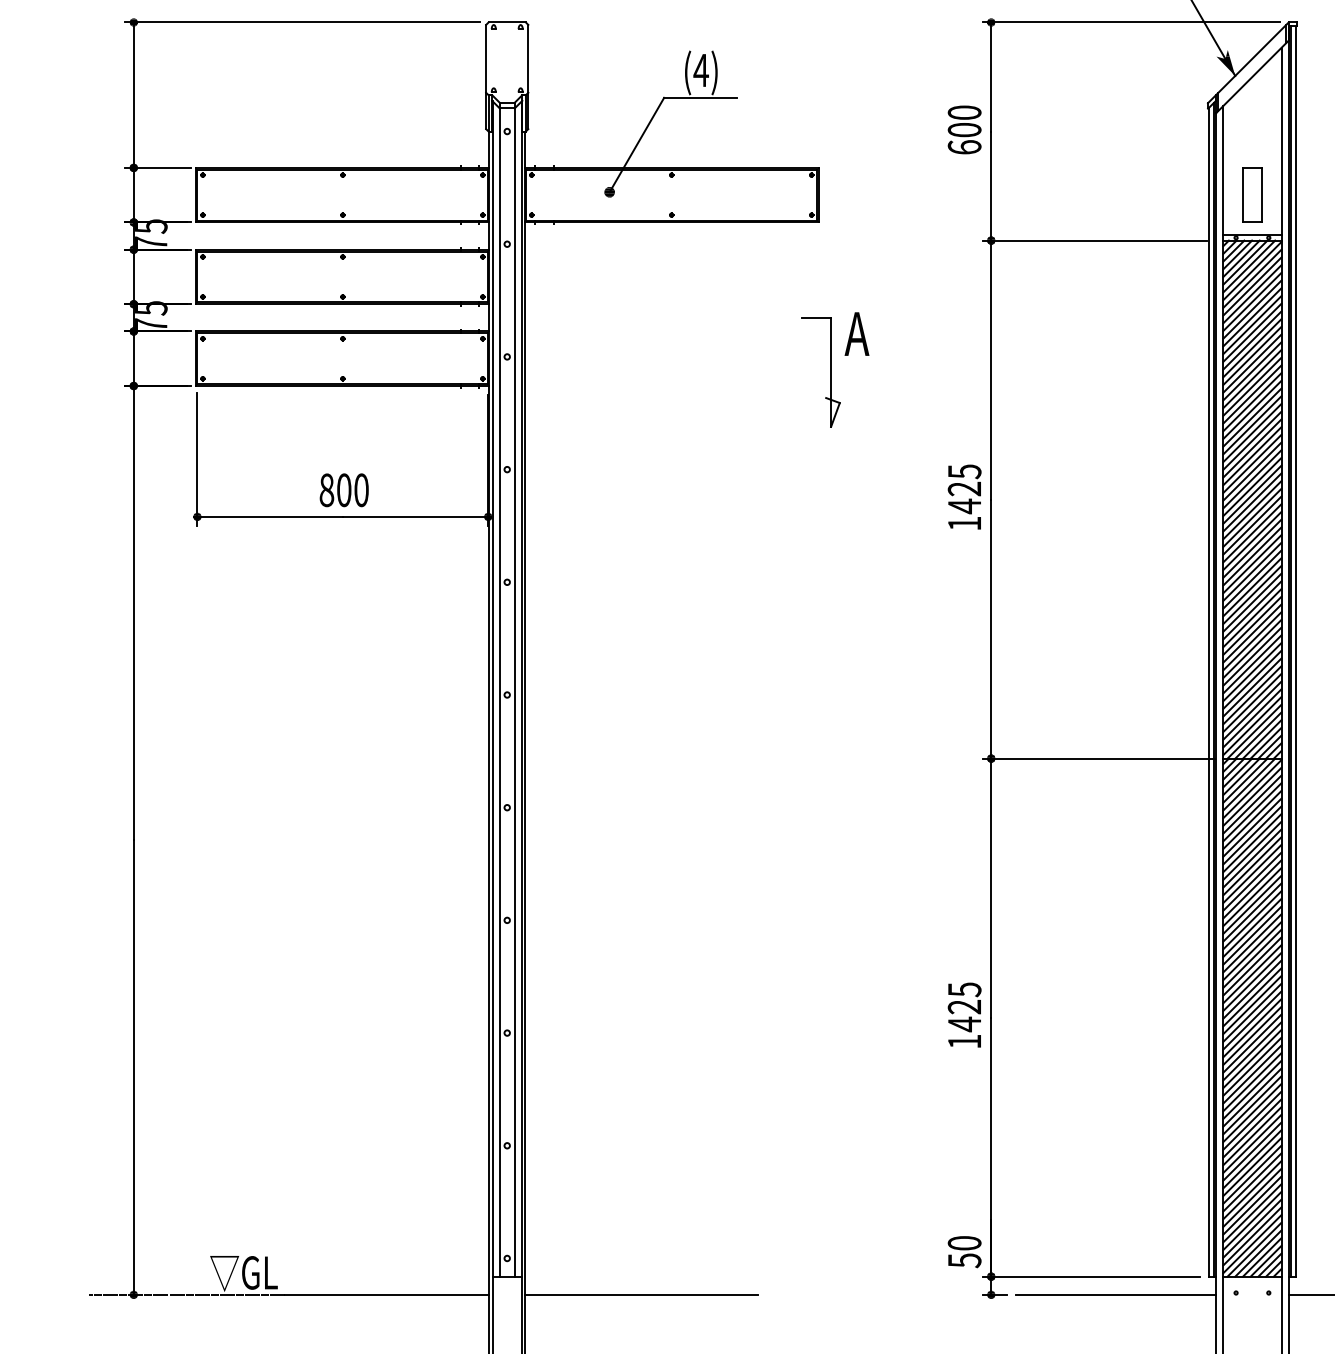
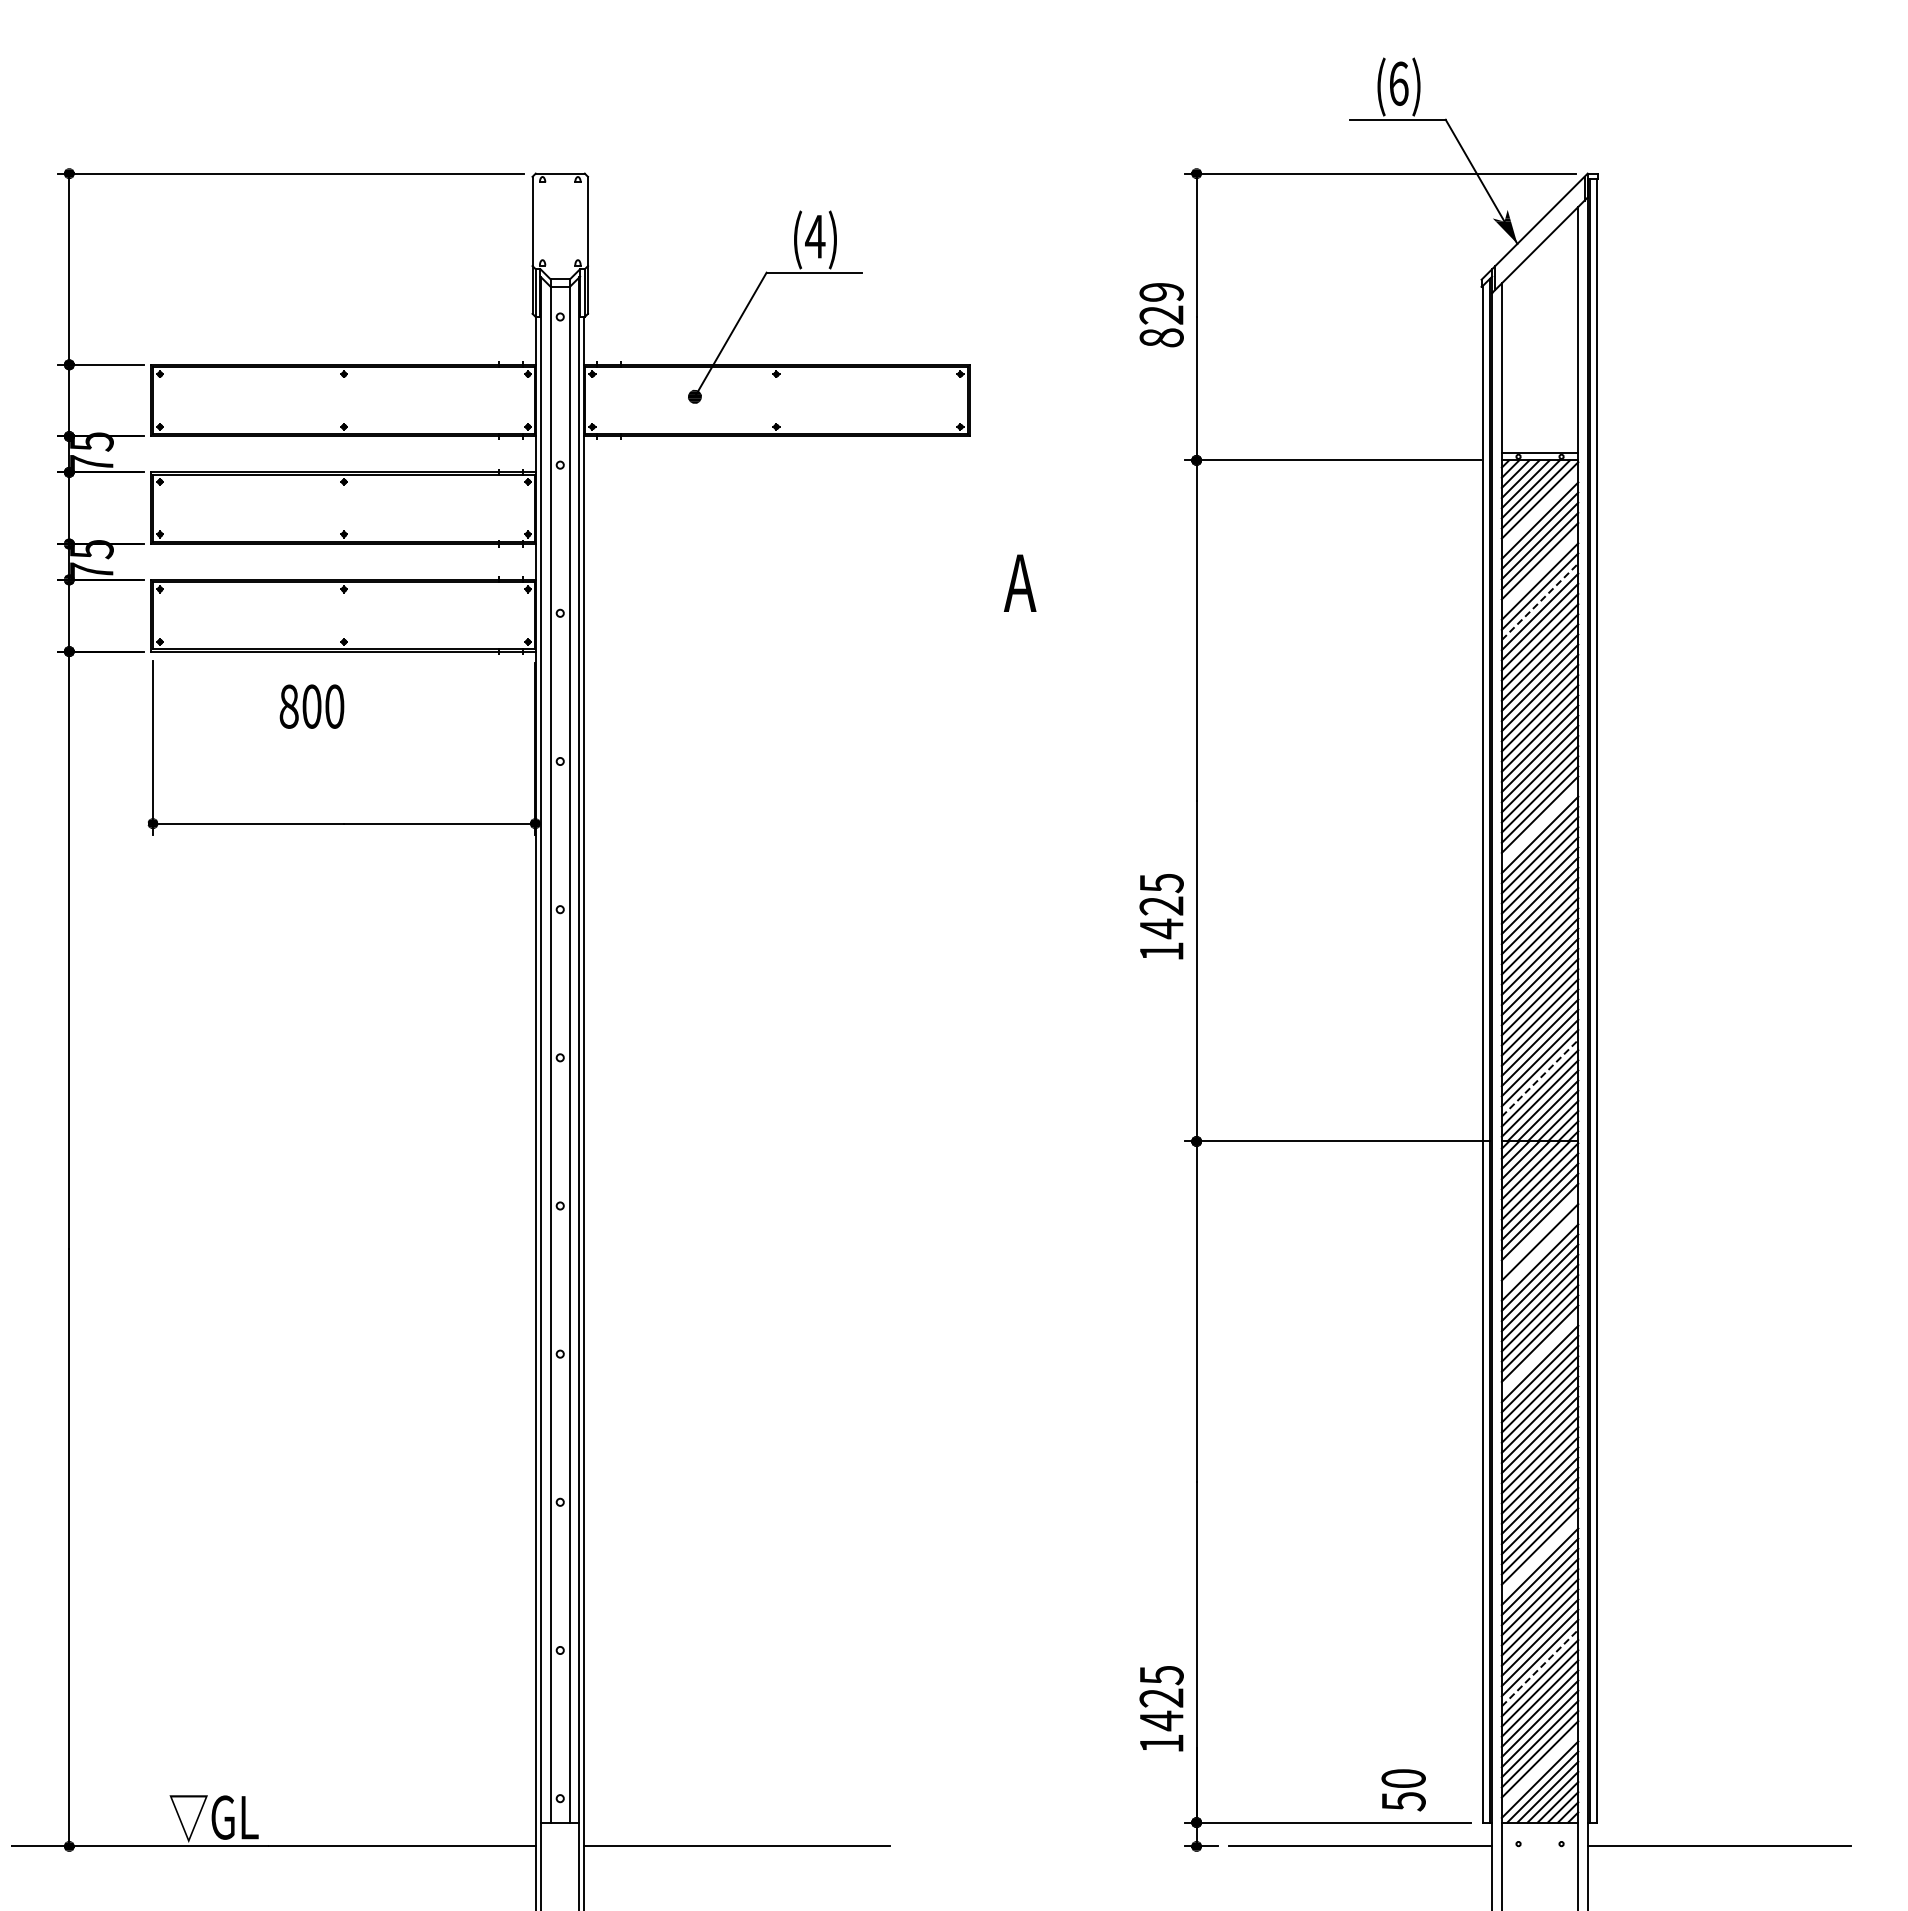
text: (964, 129) -> (1161, 314), 600 -> 829
part: (1252, 195) -> (1539, 400), removed
line: (1252, 278) -> (1539, 510), removed
line: (1252, 325) -> (1539, 571), removed
line: (1252, 347) -> (1540, 601), solid -> dashed
part: (830, 372) -> (985, 633), removed
text: (343, 490) -> (311, 706), moved
text: (964, 497) -> (1161, 916), moved
line: (1252, 517) -> (1539, 824), removed
line: (1252, 709) -> (1540, 1077), solid -> dashed
line: (1252, 827) -> (1539, 1231), removed
line: (1252, 843) -> (1539, 1252), removed
line: (1252, 919) -> (1539, 1353), removed
text: (964, 1014) -> (1161, 1708), moved
line: (1252, 1074) -> (1539, 1556), removed
line: (1252, 1158) -> (1540, 1667), solid -> dashed
line: (1252, 1236) -> (1539, 1769), removed
text: (964, 1252) -> (1403, 1790), moved

